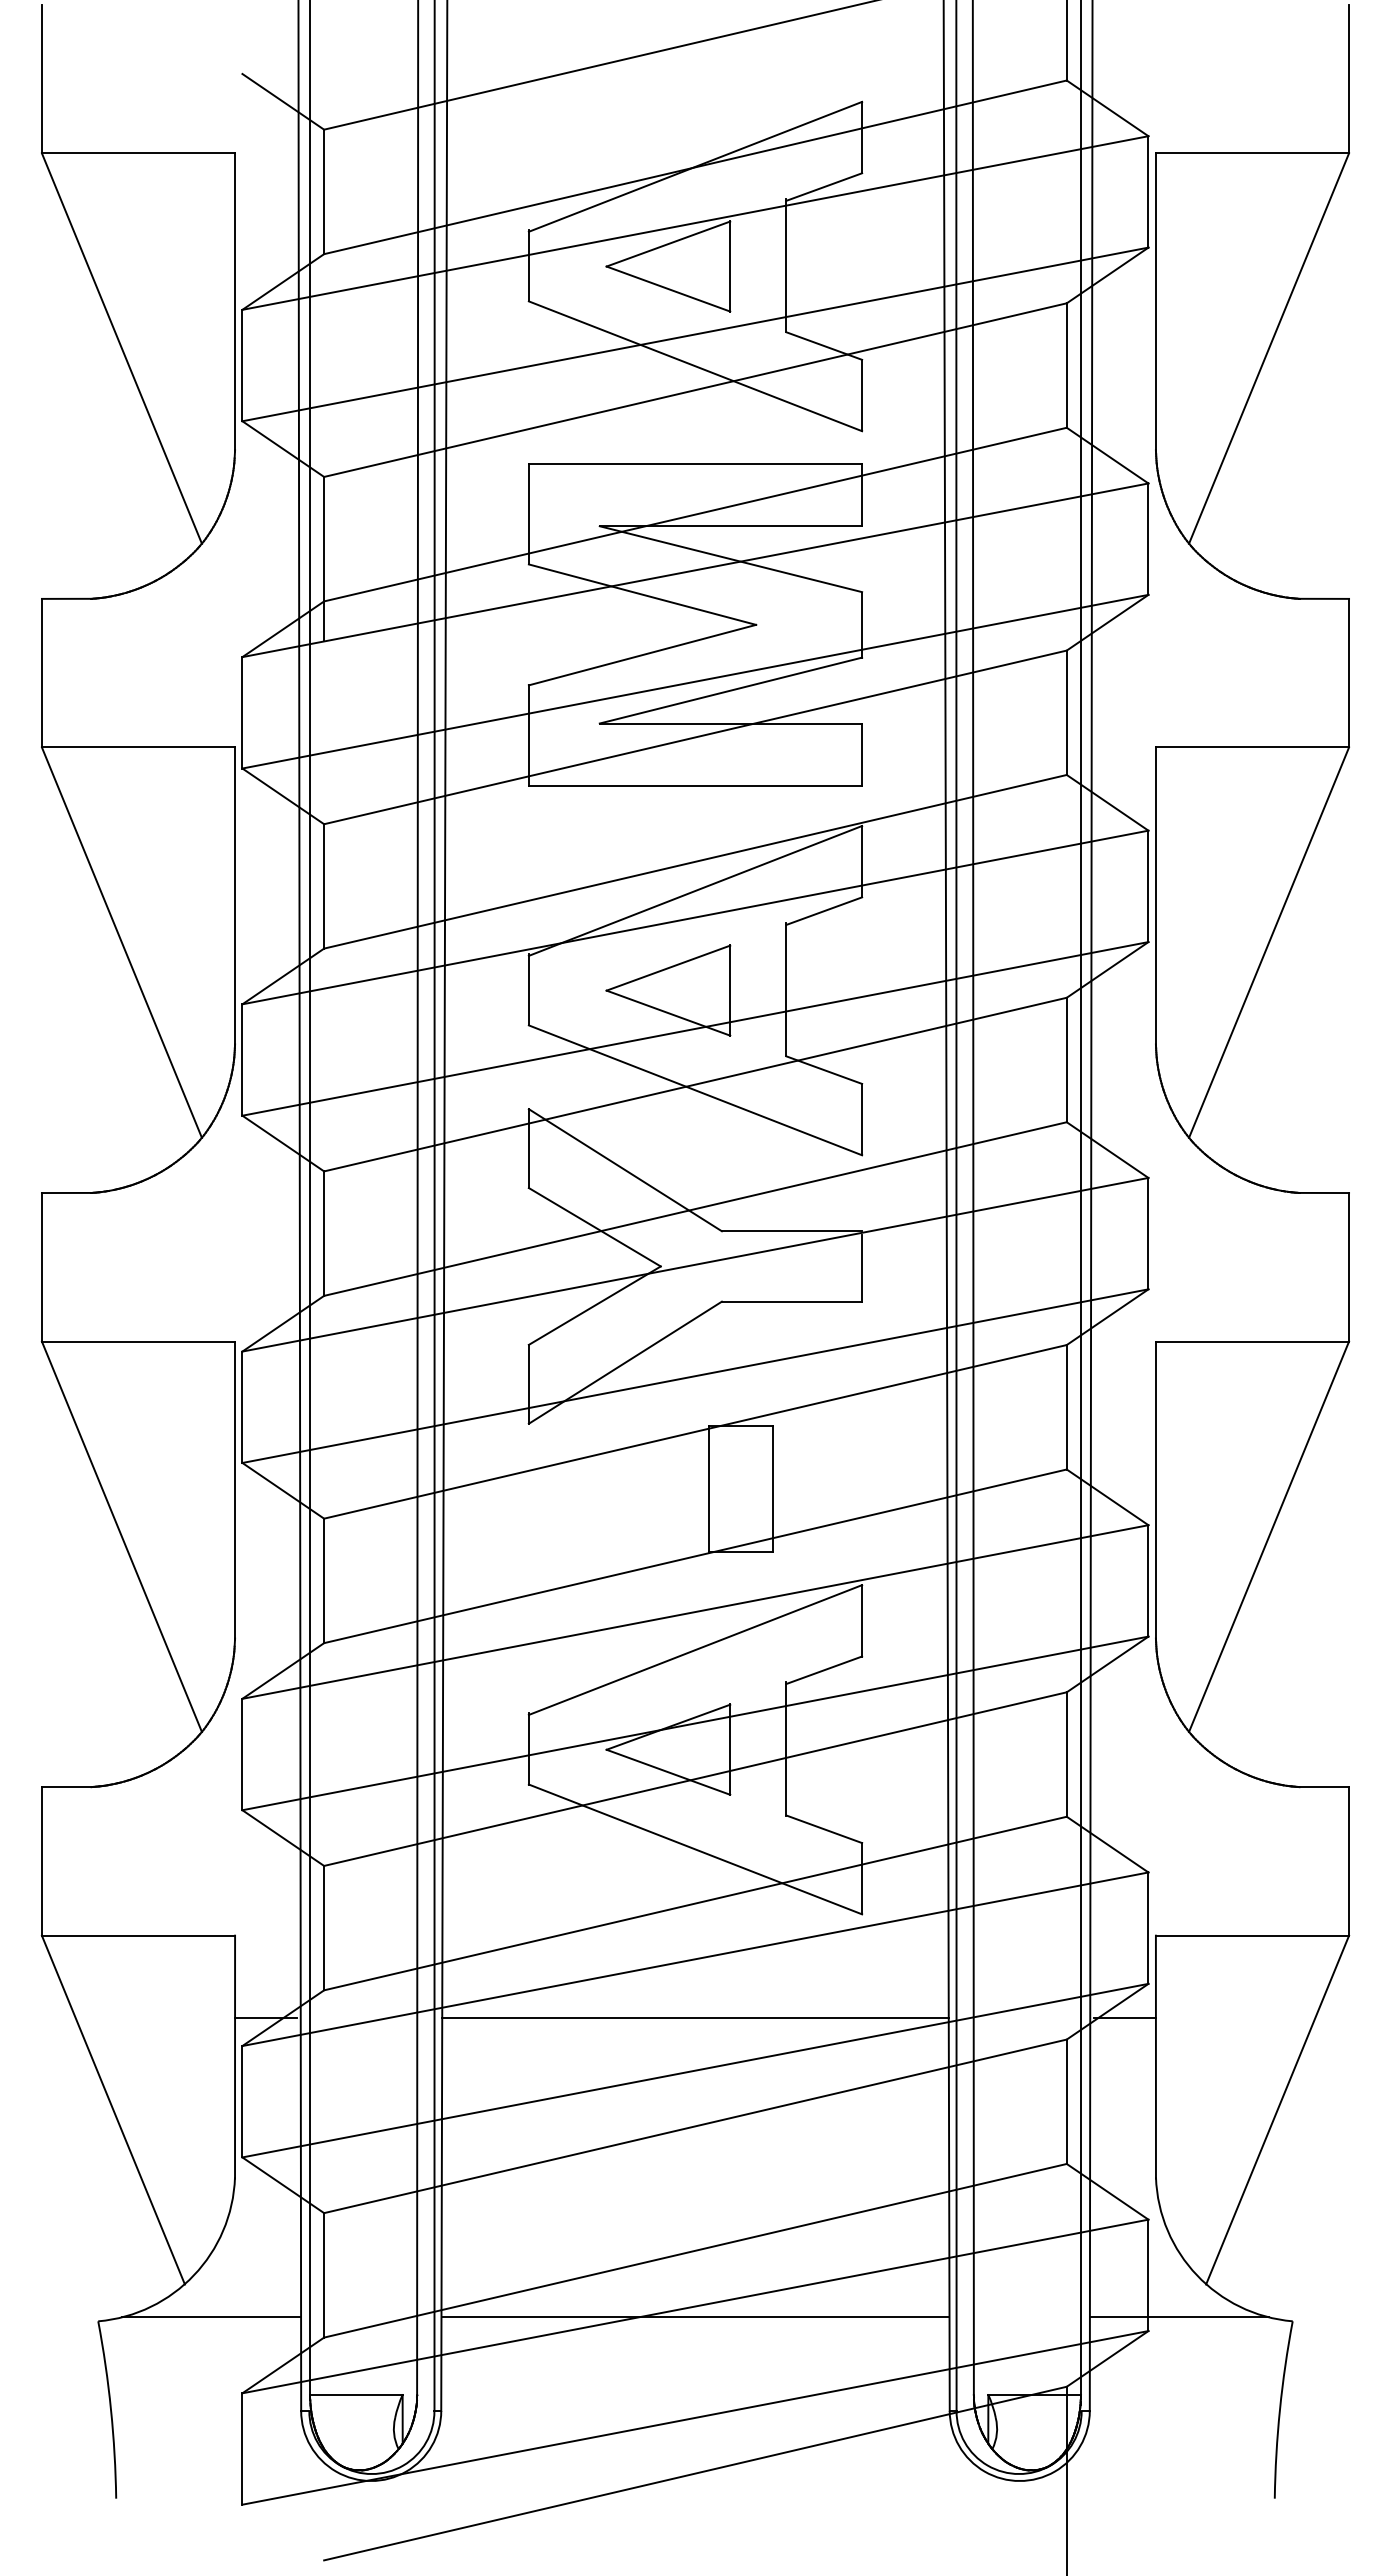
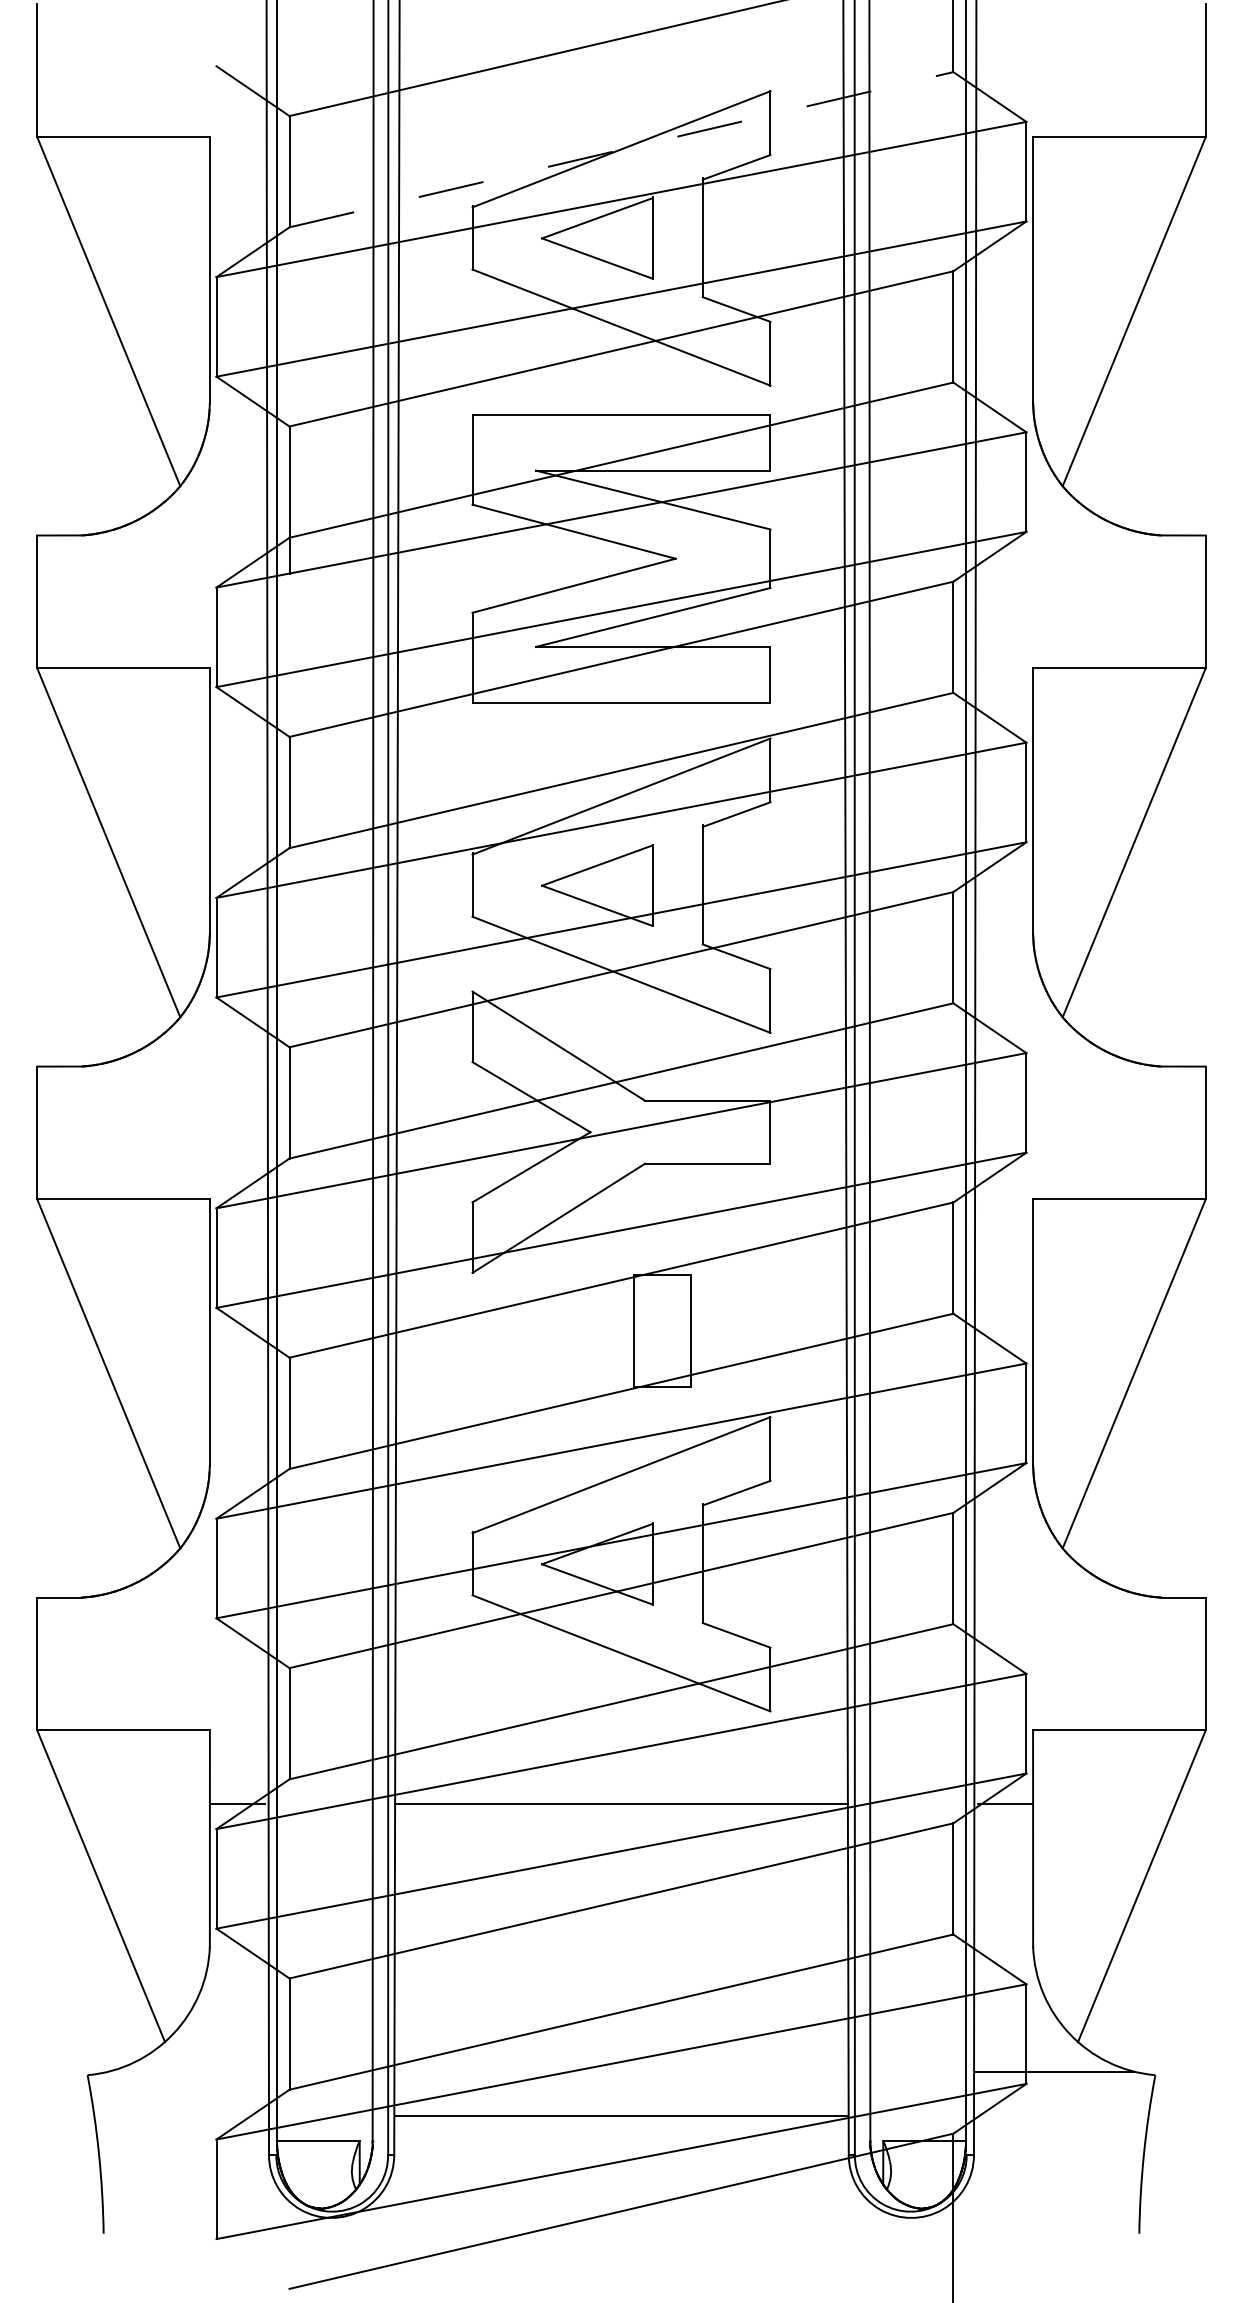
line: (695, 167) -> (621, 149), solid -> dashed
line: (211, 2317) -> (188, 2071), removed
line: (695, 2317) -> (621, 2116), moved

